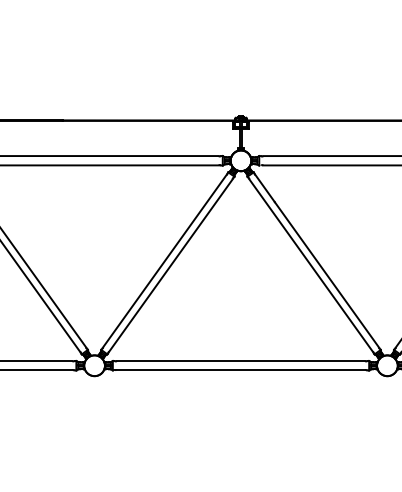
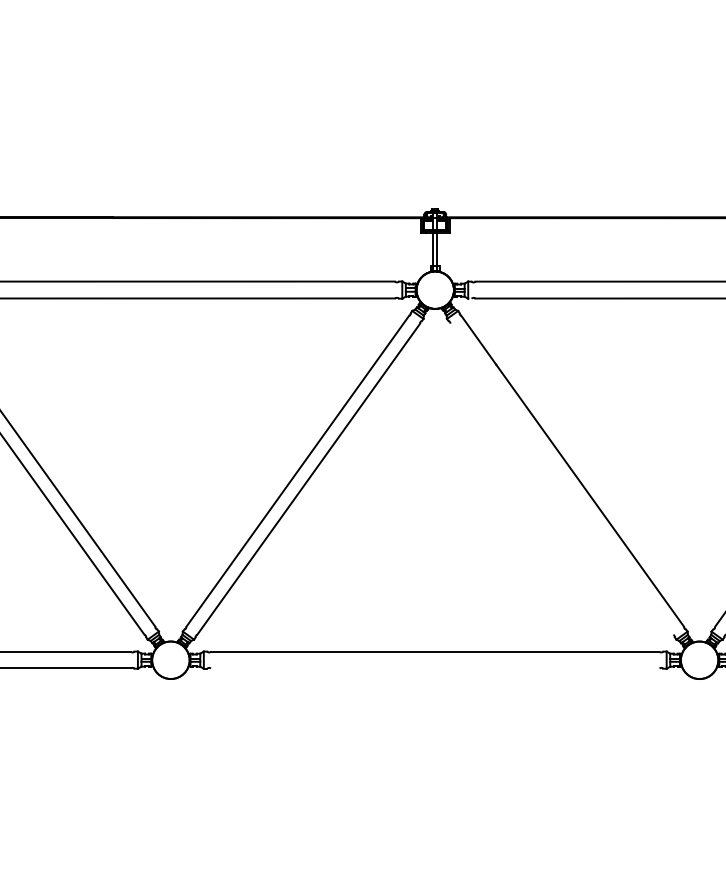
line: (310, 265) -> (560, 479), removed
line: (240, 370) -> (434, 668), removed

